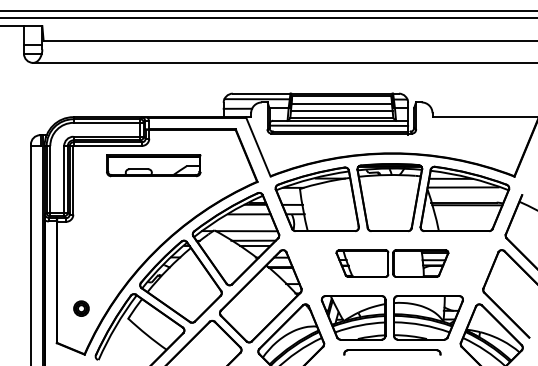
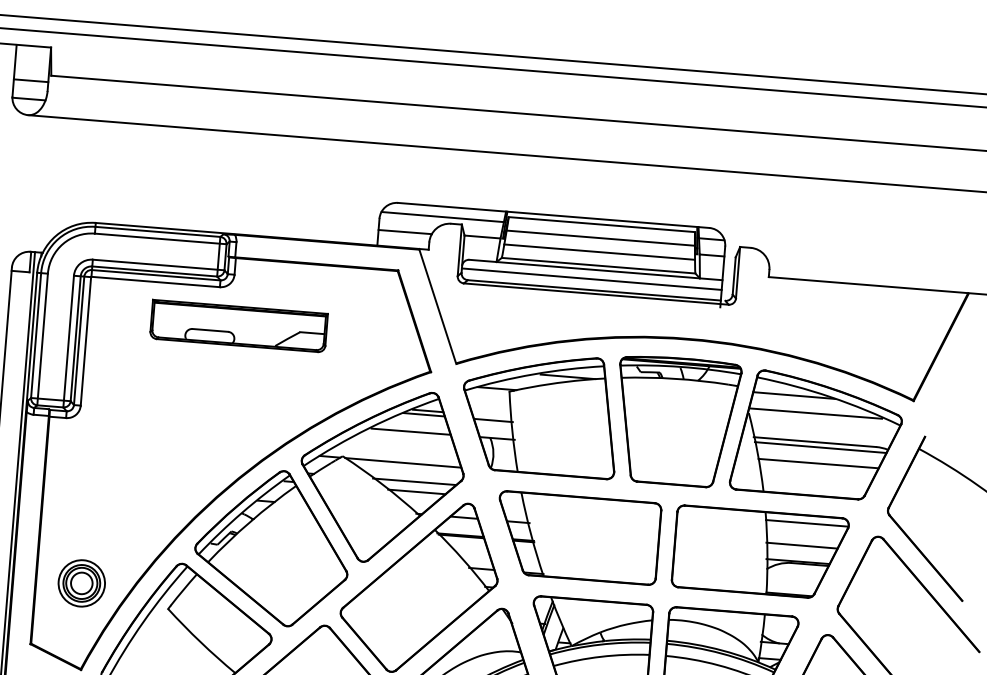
line: (466, 213) -> (817, 462), added
part: (392, 263) -> (671, 545), size x1.67
part: (81, 308) -> (81, 582), size x1.67

